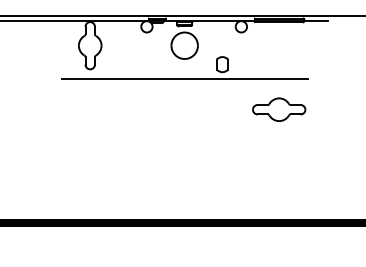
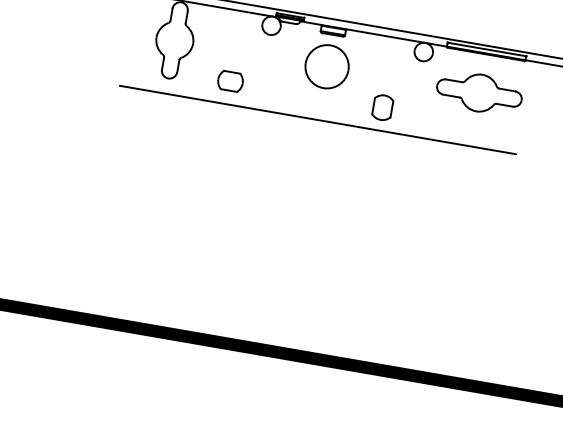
part: (127, 64) -> (229, 81), added
part: (279, 109) -> (479, 92), moved

